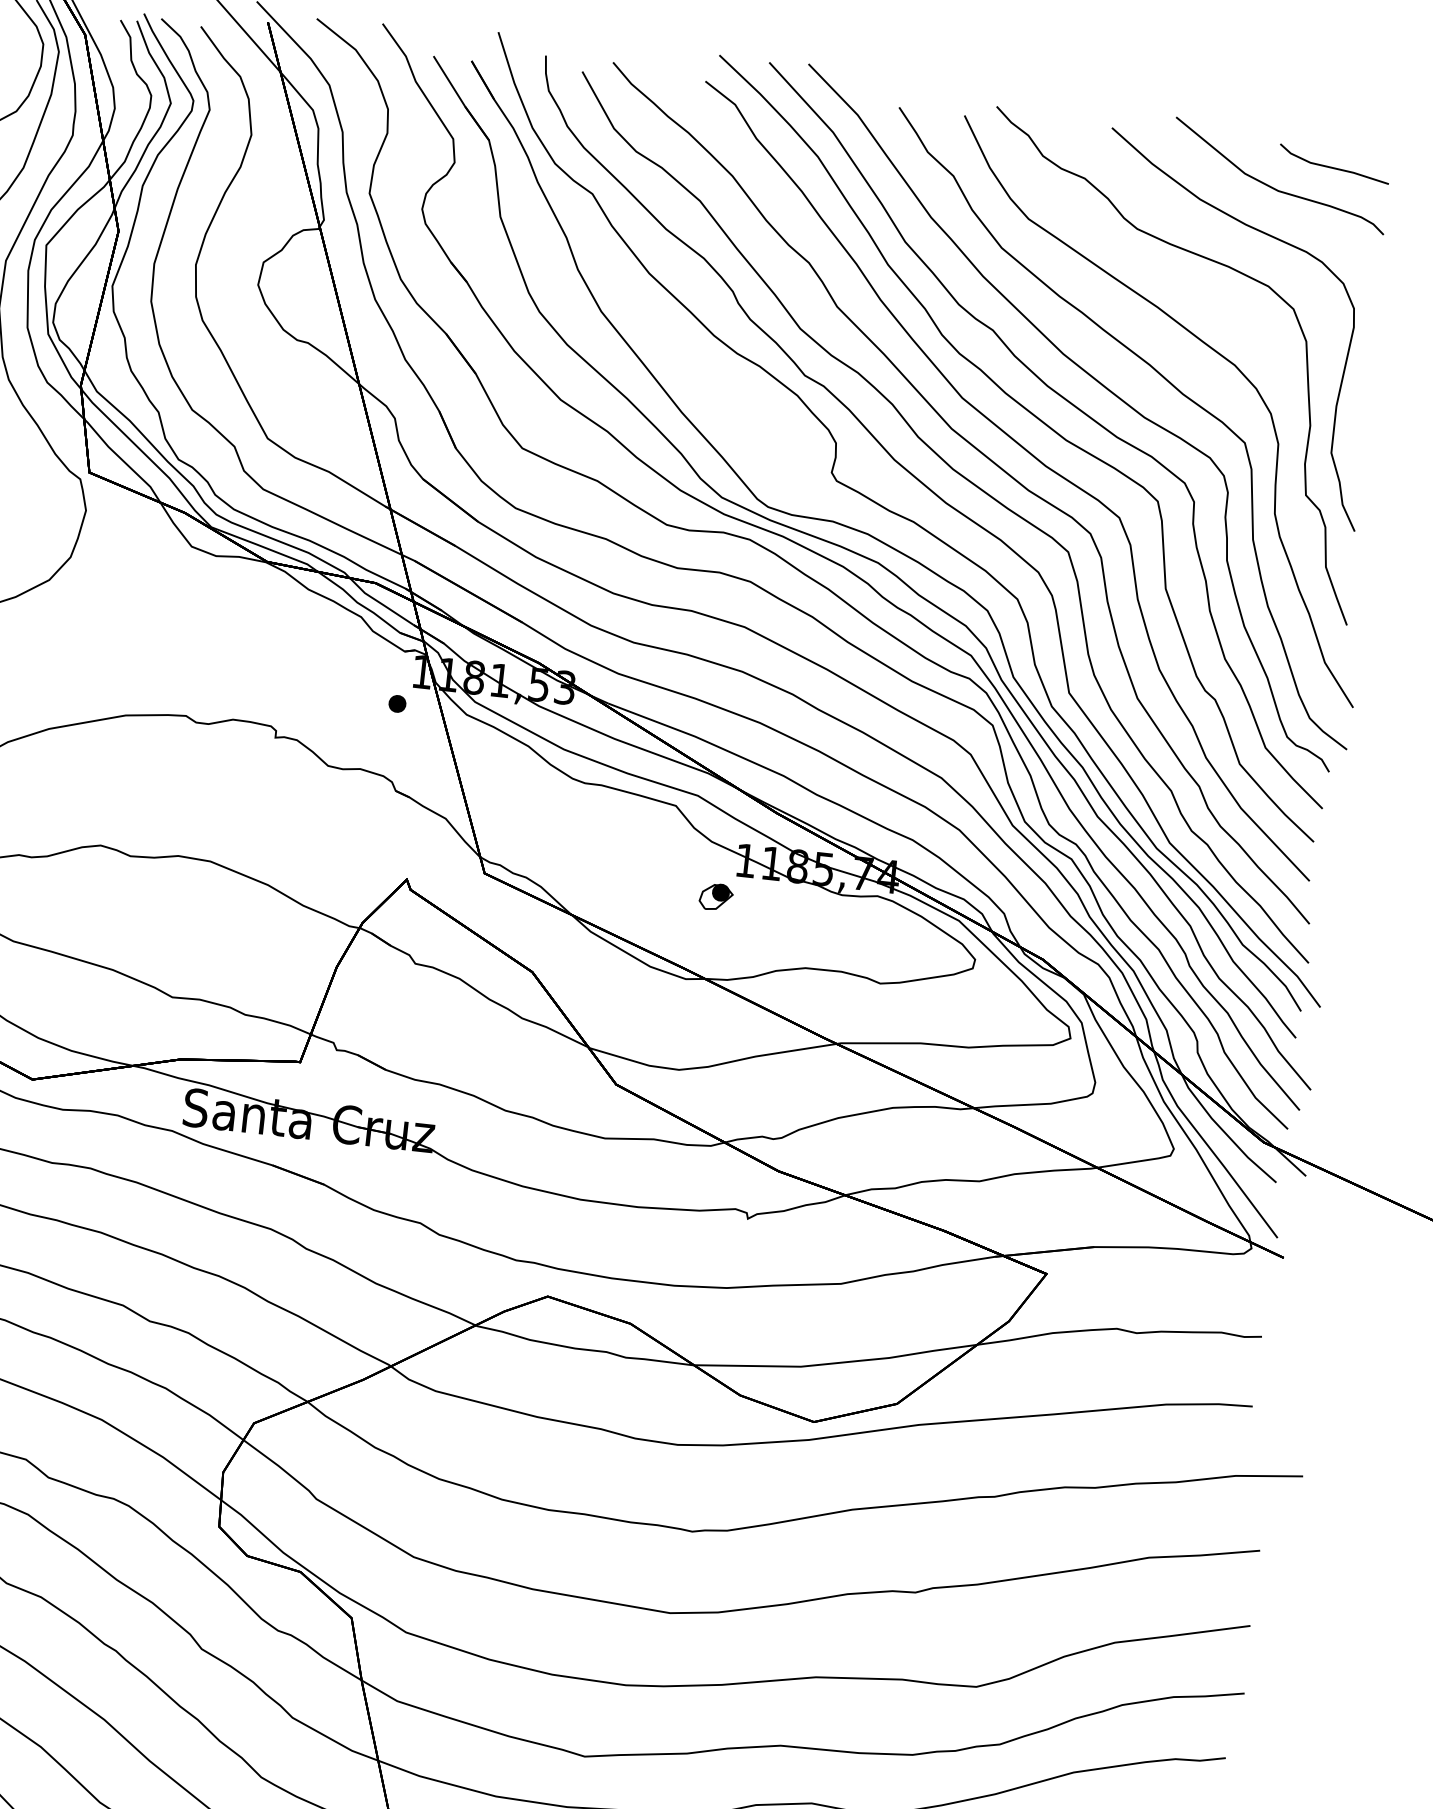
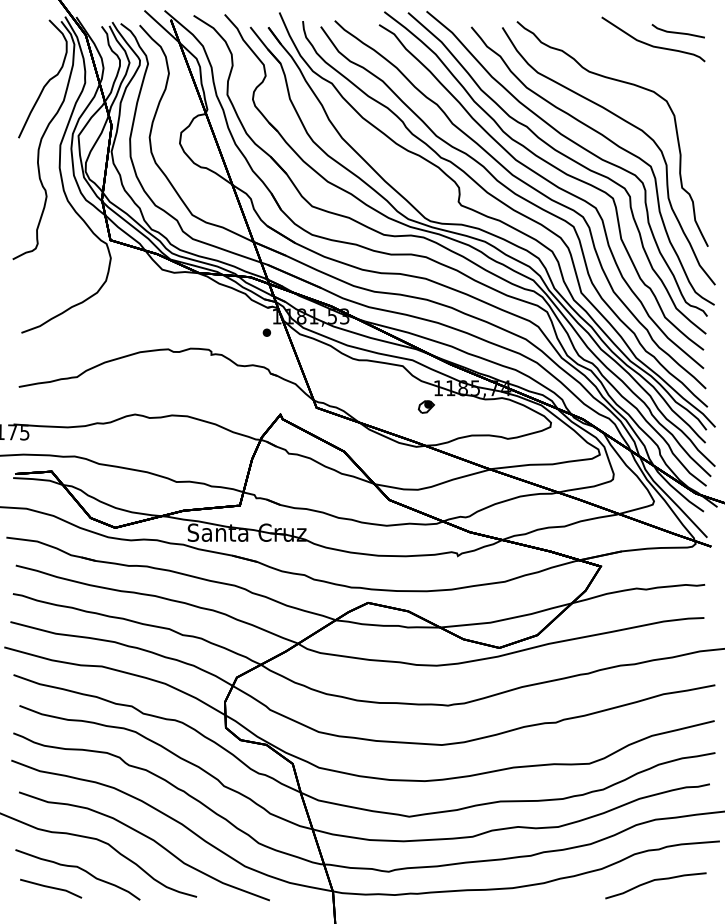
part: (1270, 238) -> (652, 69), removed

